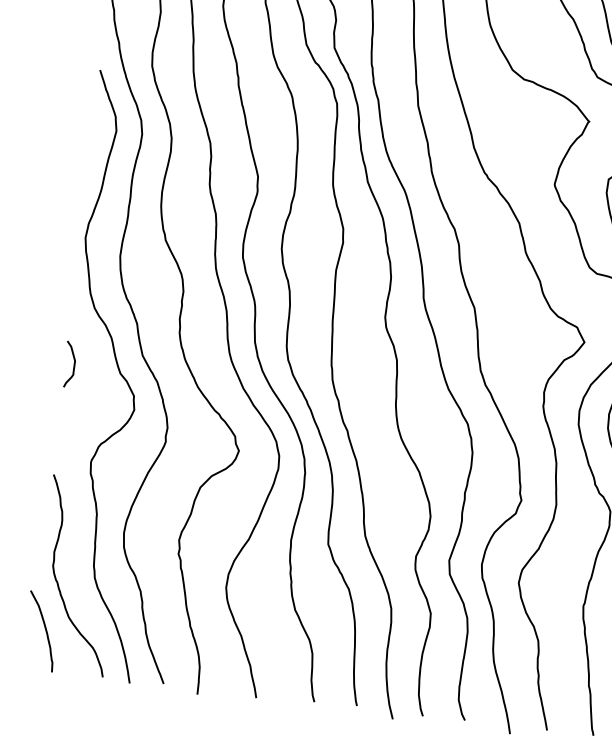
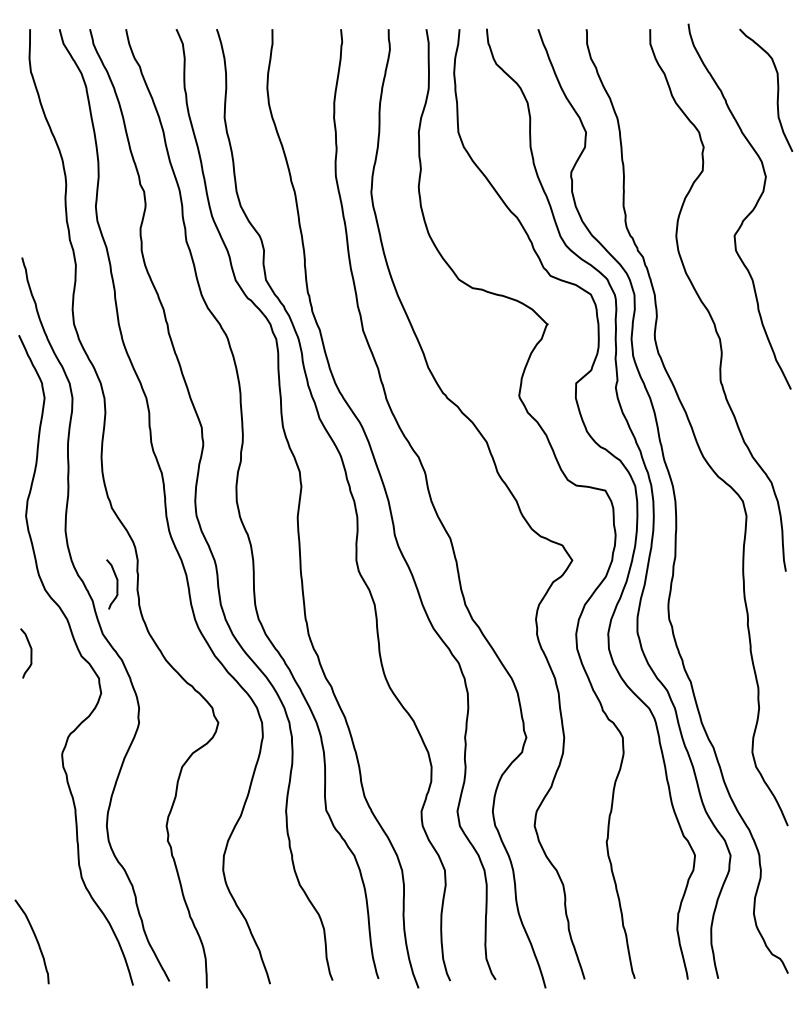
curve: (161, 311) -> (116, 584), added
curve: (58, 582) -> (43, 887), removed

